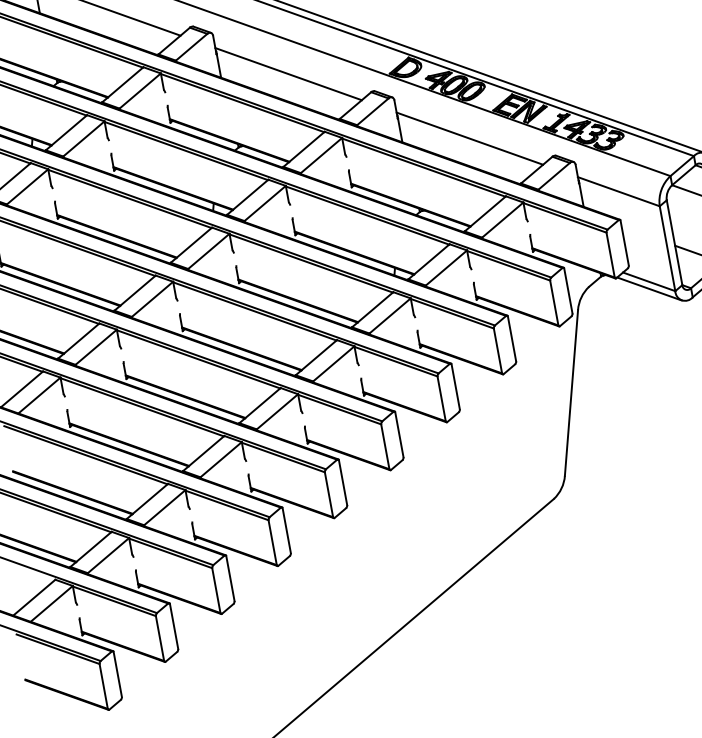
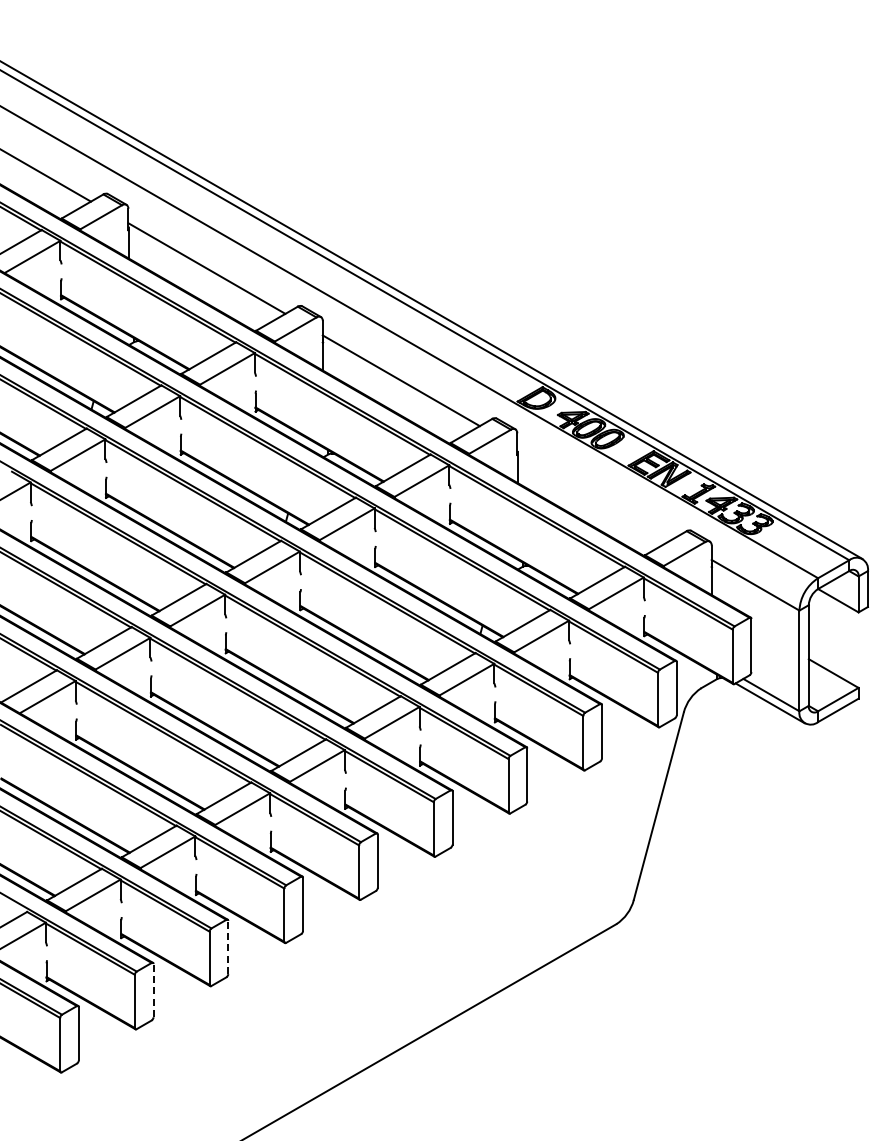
line: (469, 138) -> (595, 492), removed
line: (230, 578) -> (228, 947), solid -> dashed
line: (174, 626) -> (153, 990), solid -> dashed

